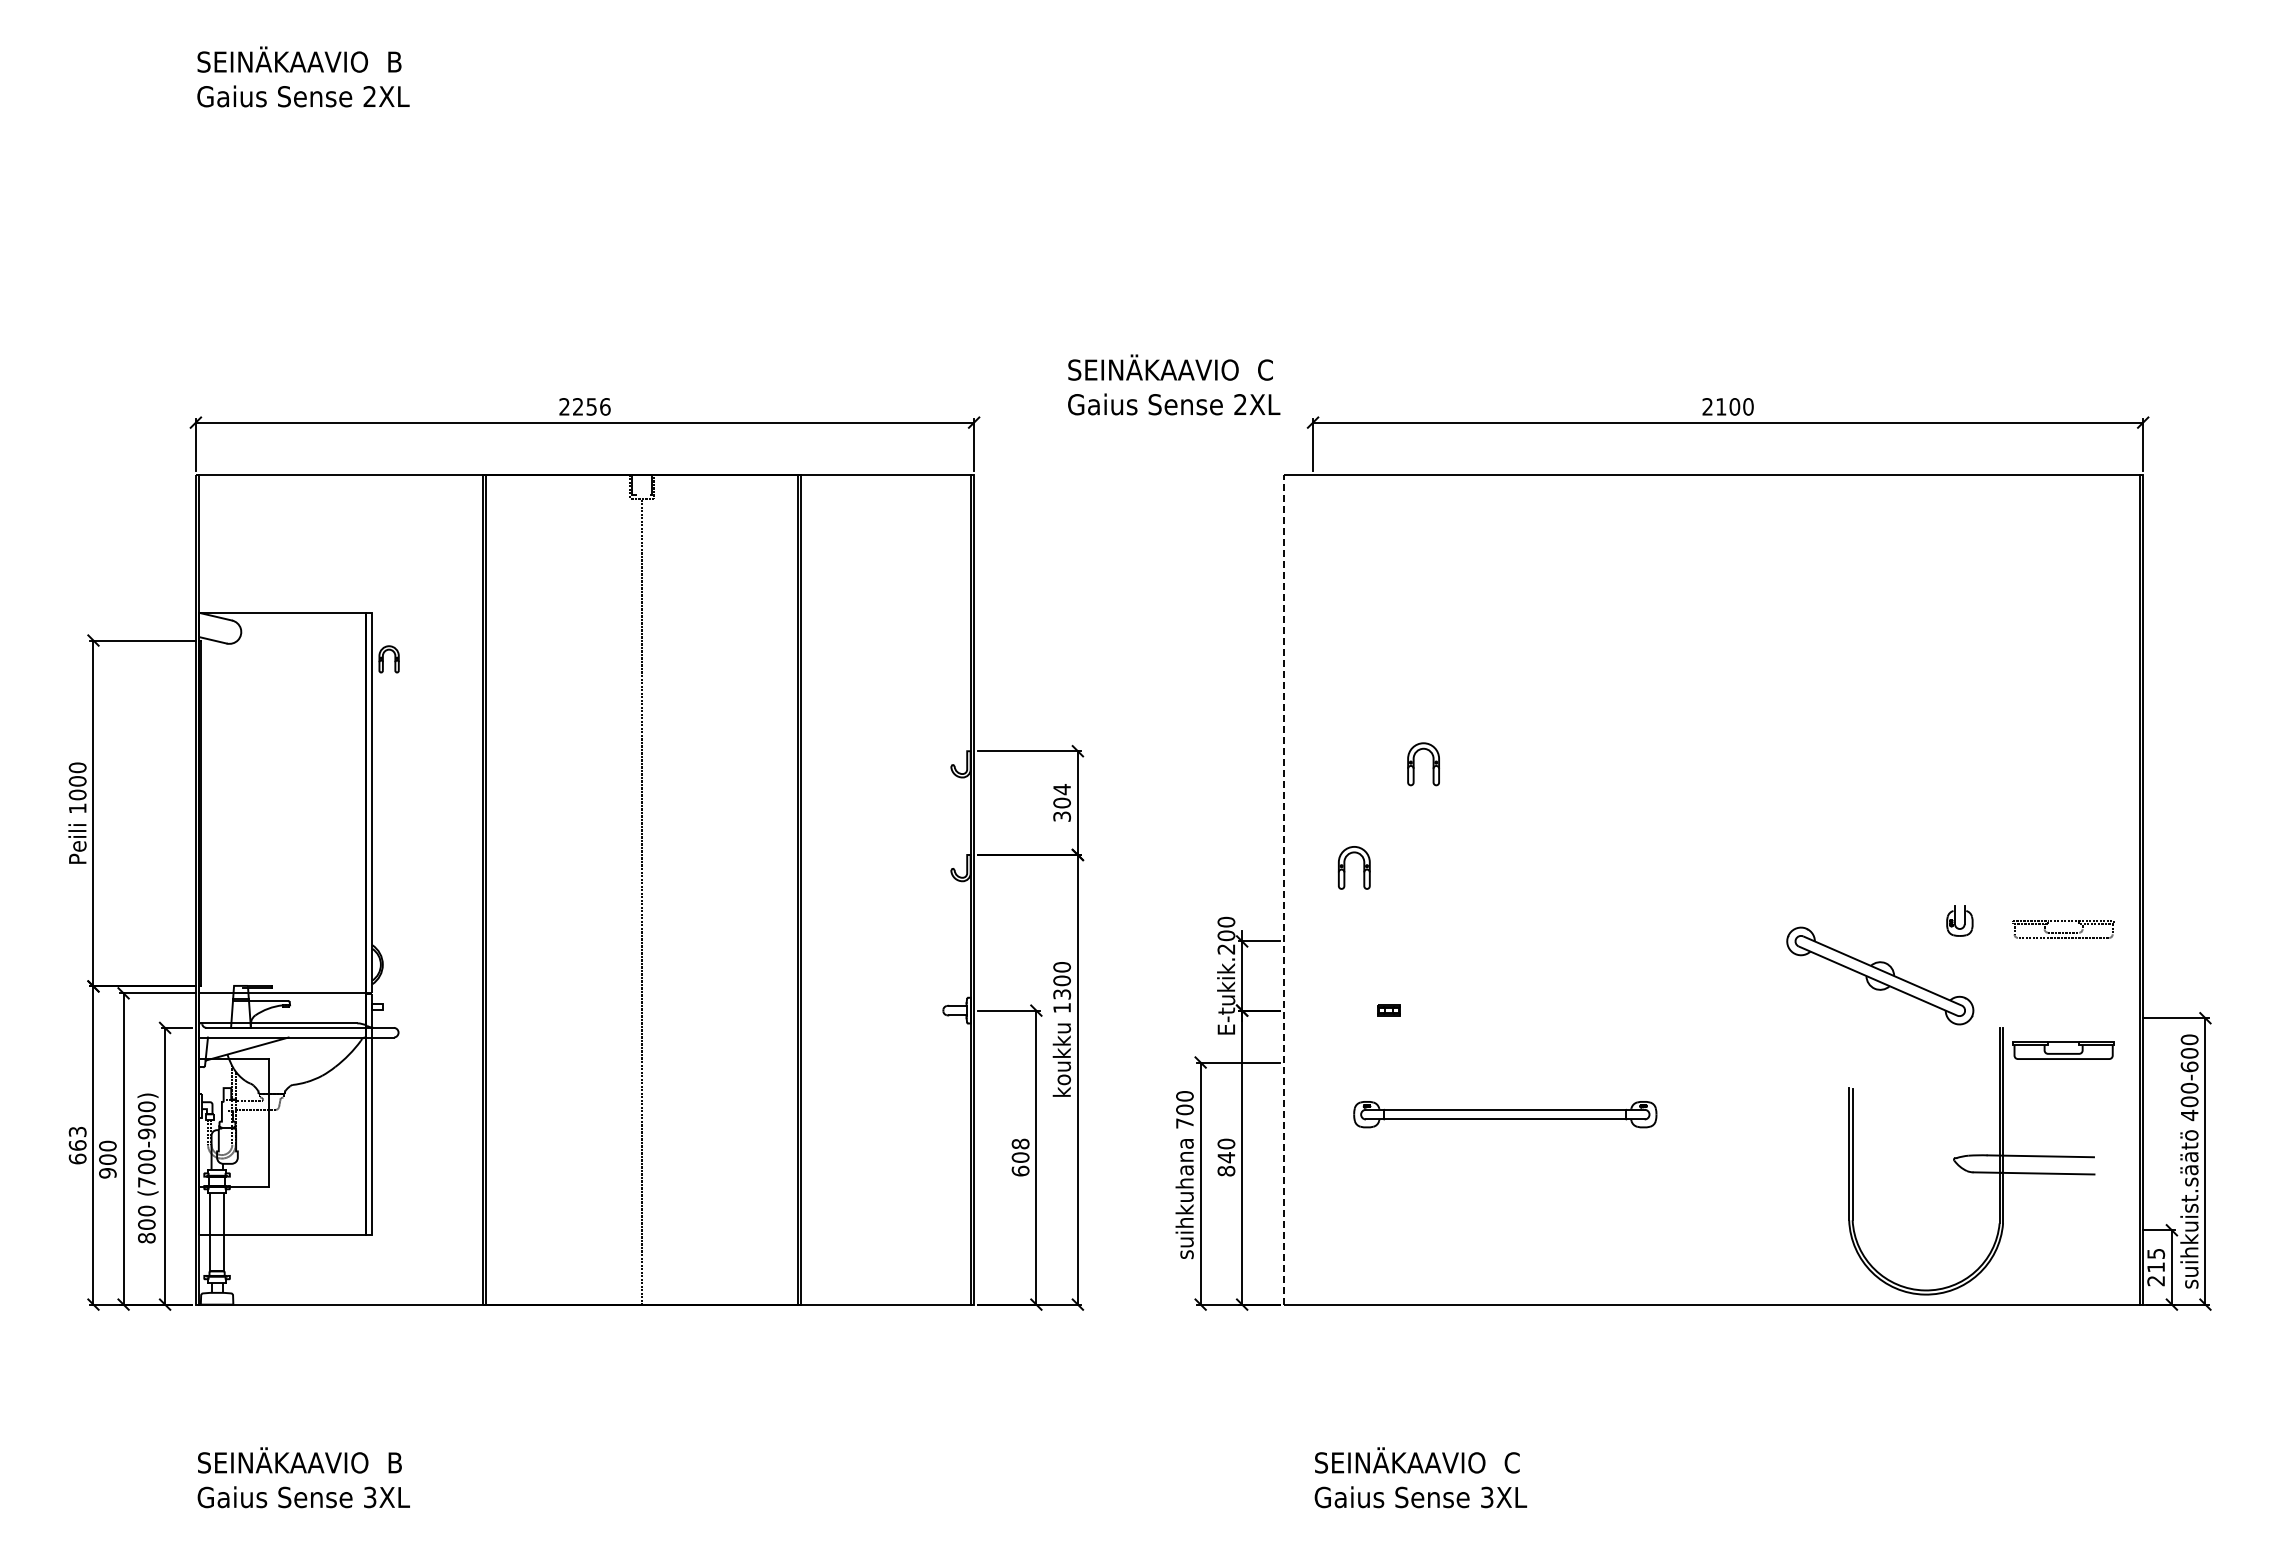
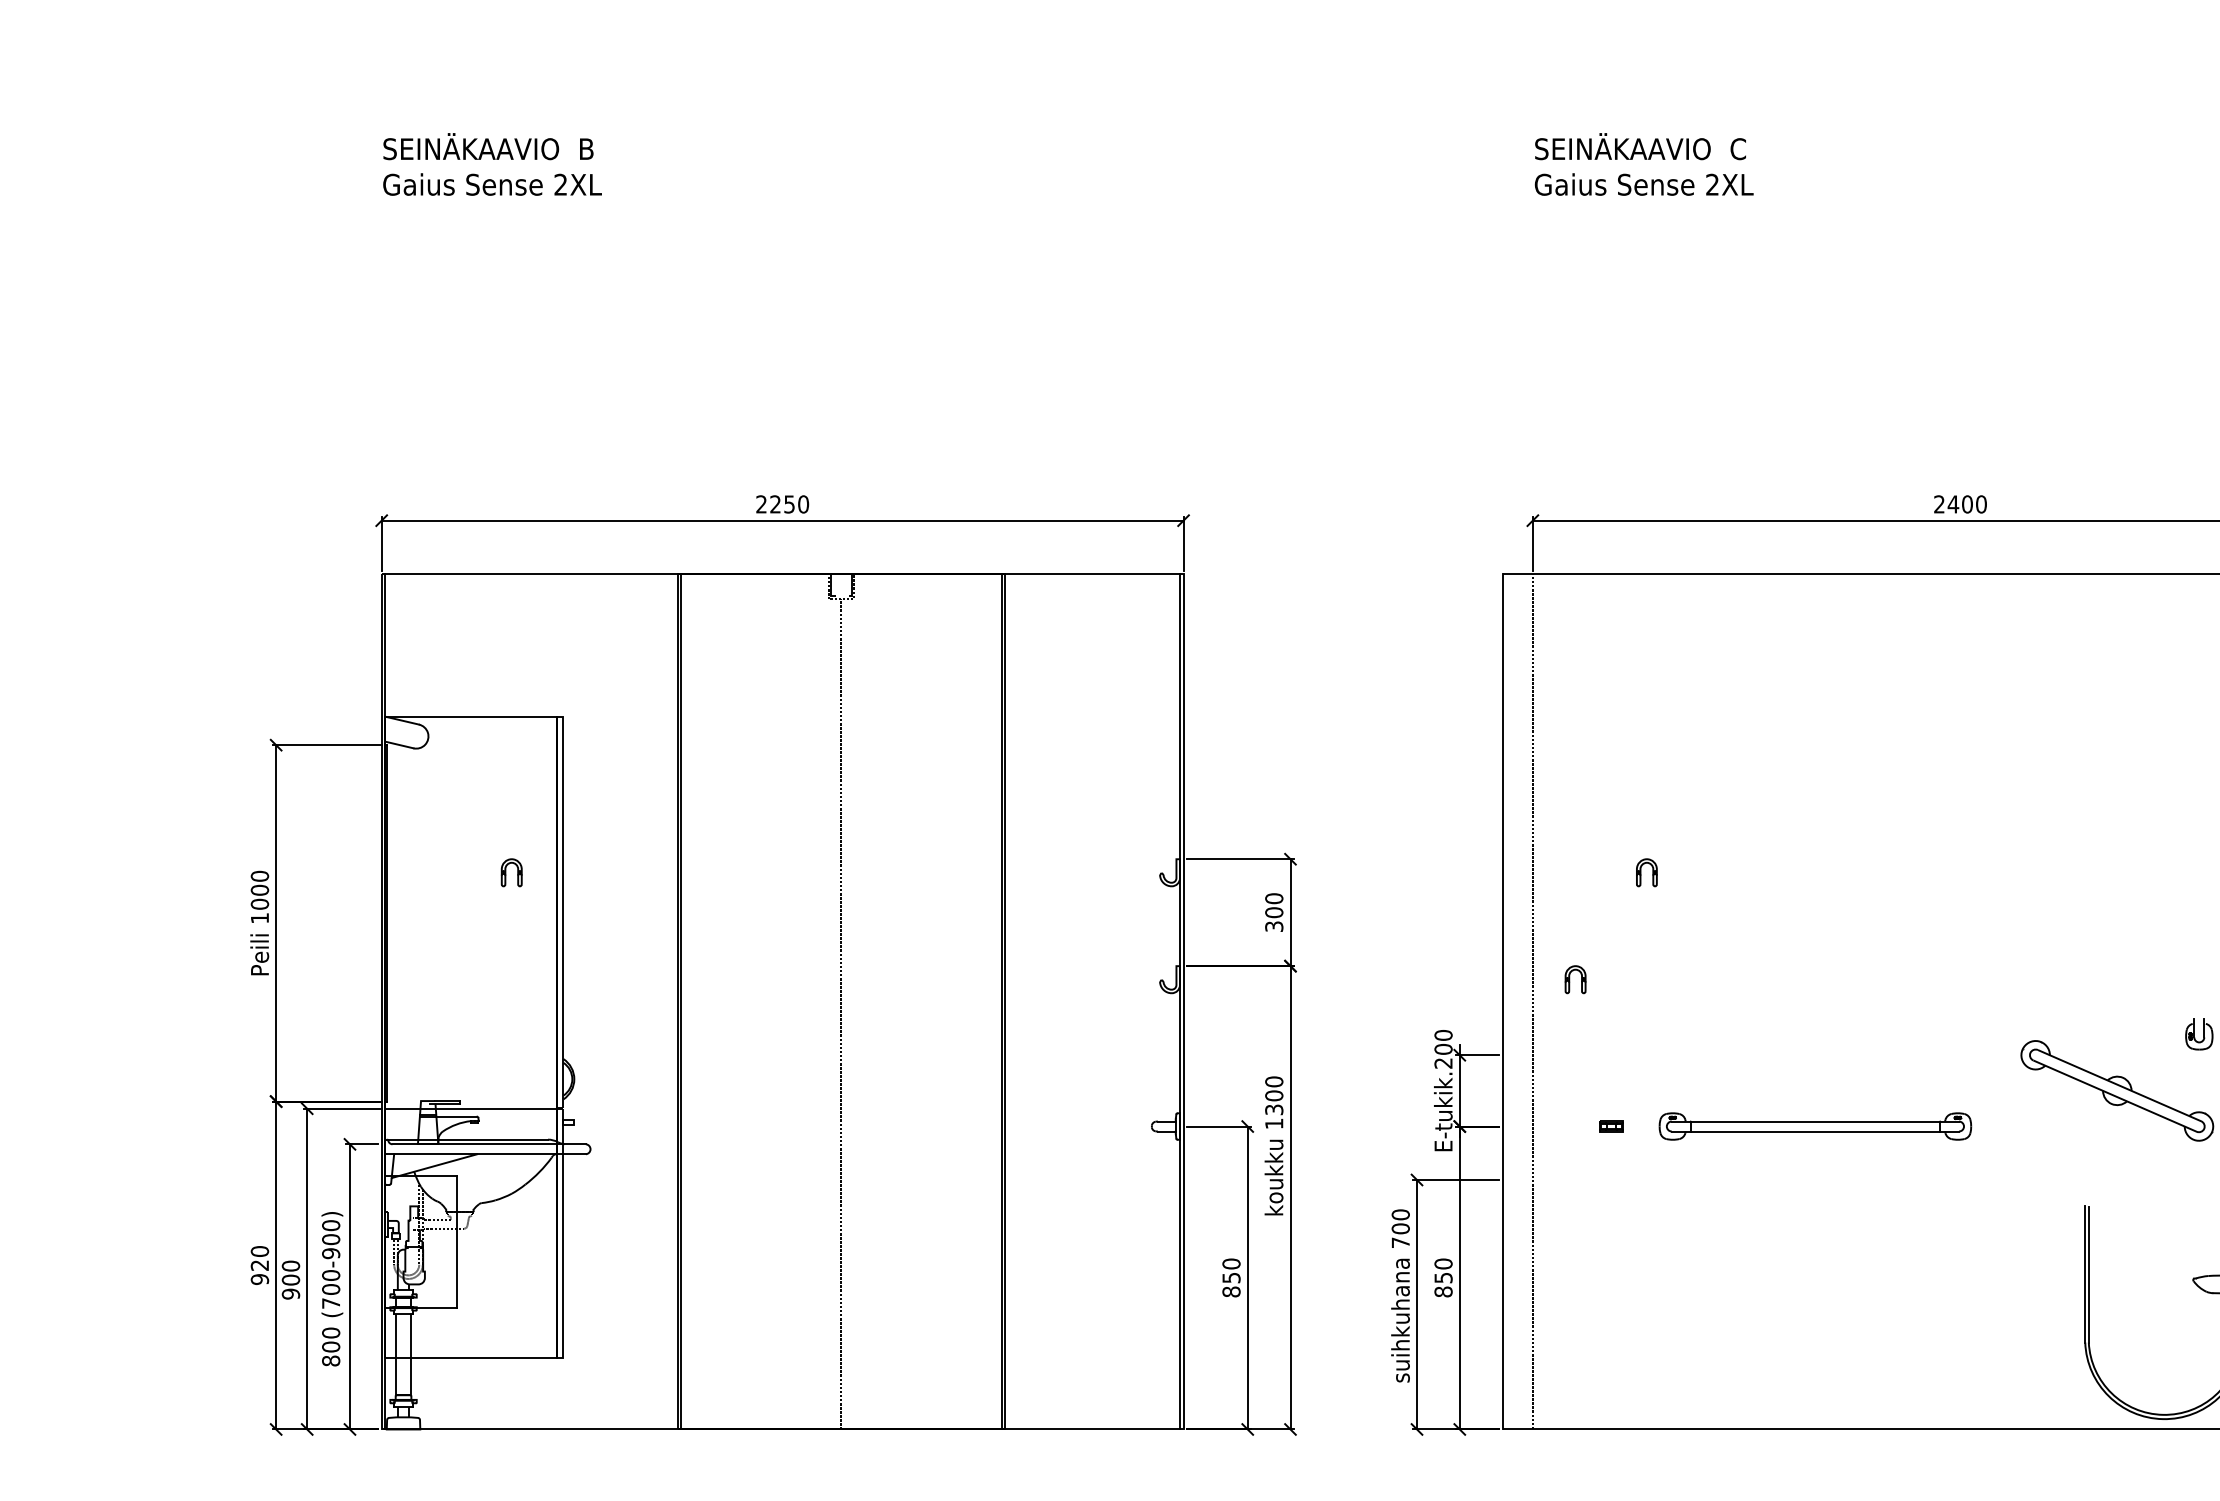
text: (1174, 384) -> (1644, 164), moved
text: (605, 406) -> (803, 504), 2256 -> 2250
text: (1720, 406) -> (1952, 504), 2100 -> 2400
part: (388, 659) -> (511, 872), moved
part: (1423, 764) -> (1646, 872), size x0.62
text: (1062, 789) -> (1274, 898), 304 -> 300
part: (1354, 868) -> (1575, 980), size x0.62
line: (1283, 889) -> (1502, 1001), dashed -> solid
line: (1313, 889) -> (1533, 1001), added
part: (1505, 1114) -> (1815, 1126), moved
text: (77, 1145) -> (259, 1265), 663 -> 920
text: (1020, 1157) -> (1231, 1277), 608 -> 850
text: (1226, 1157) -> (1443, 1277), 840 -> 850

